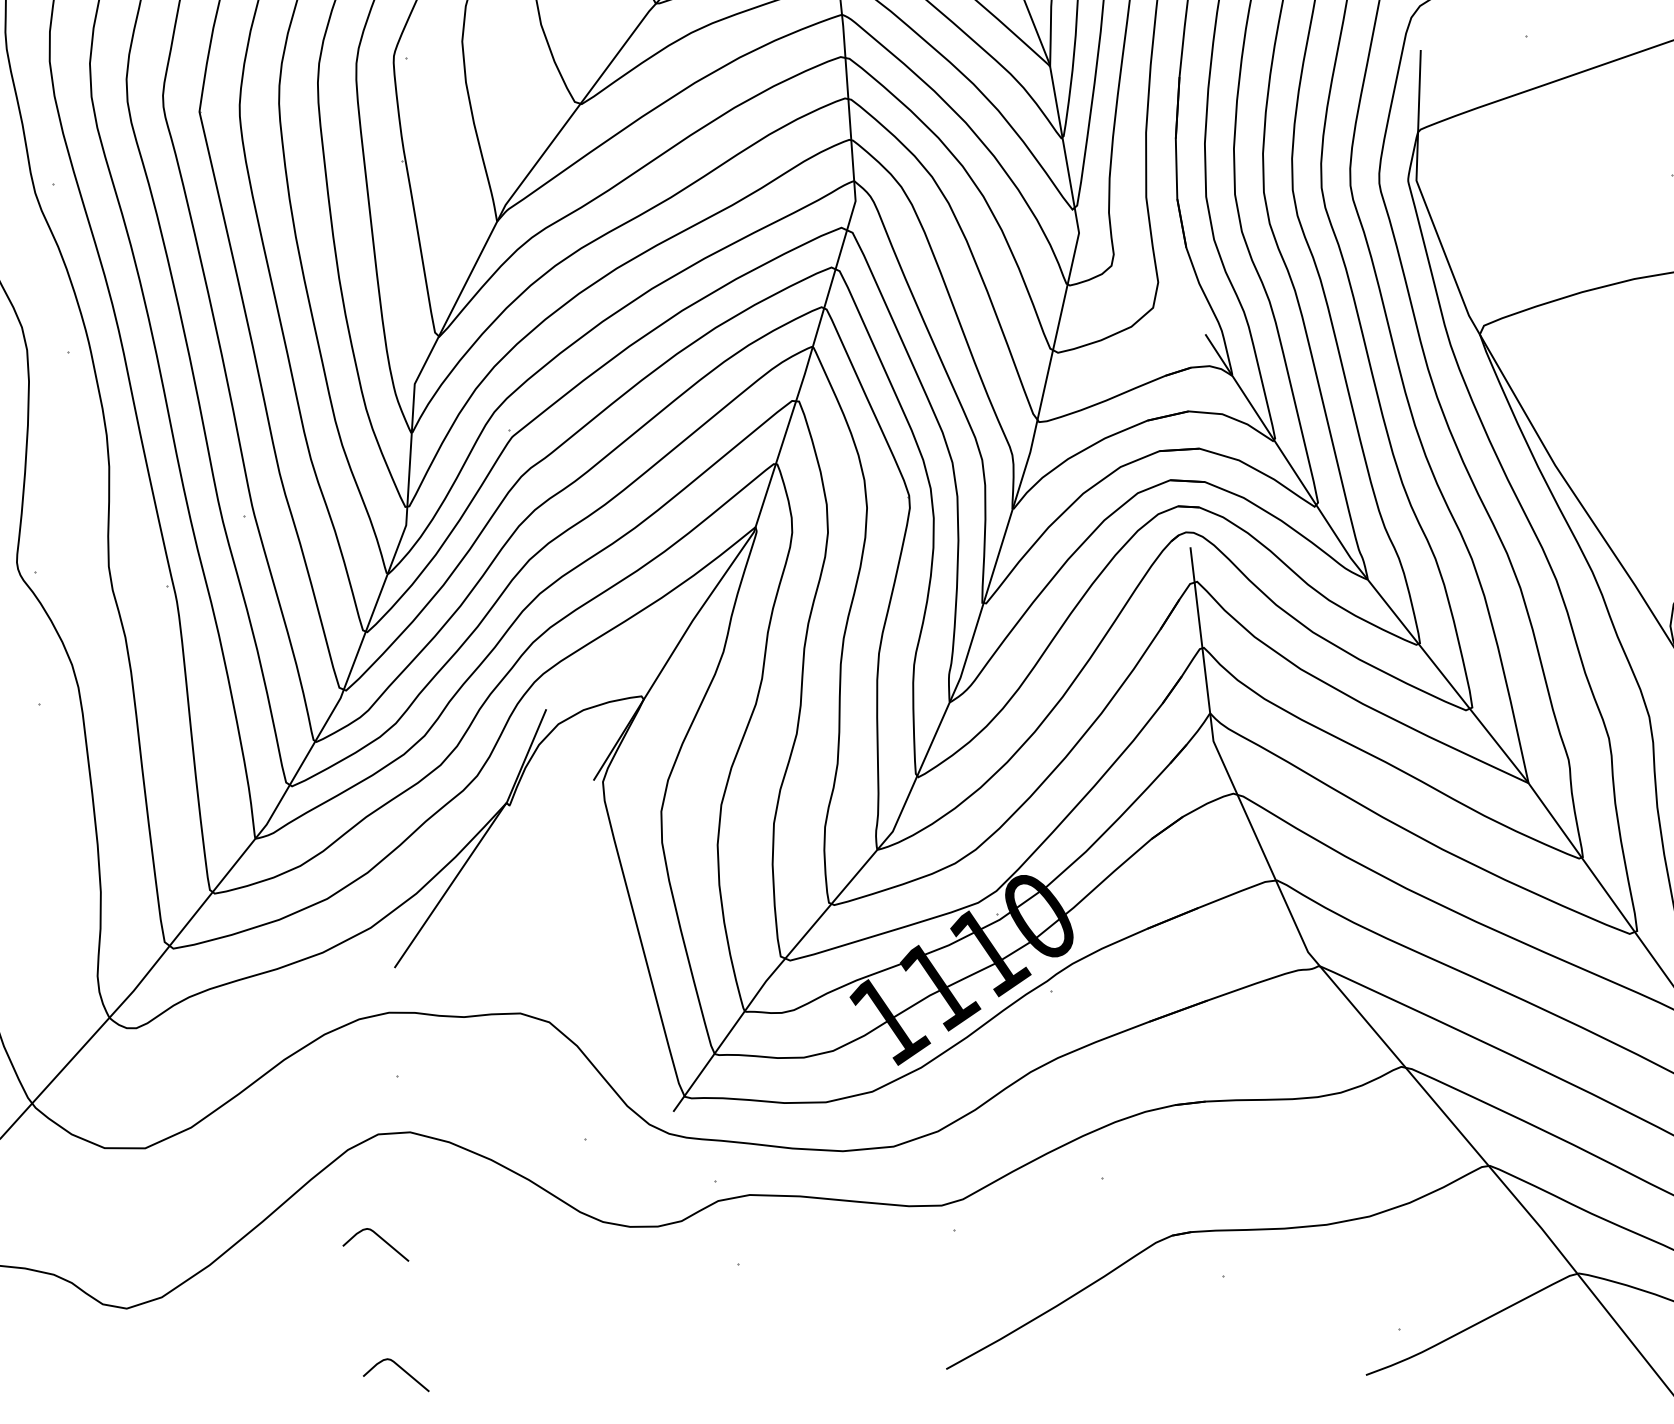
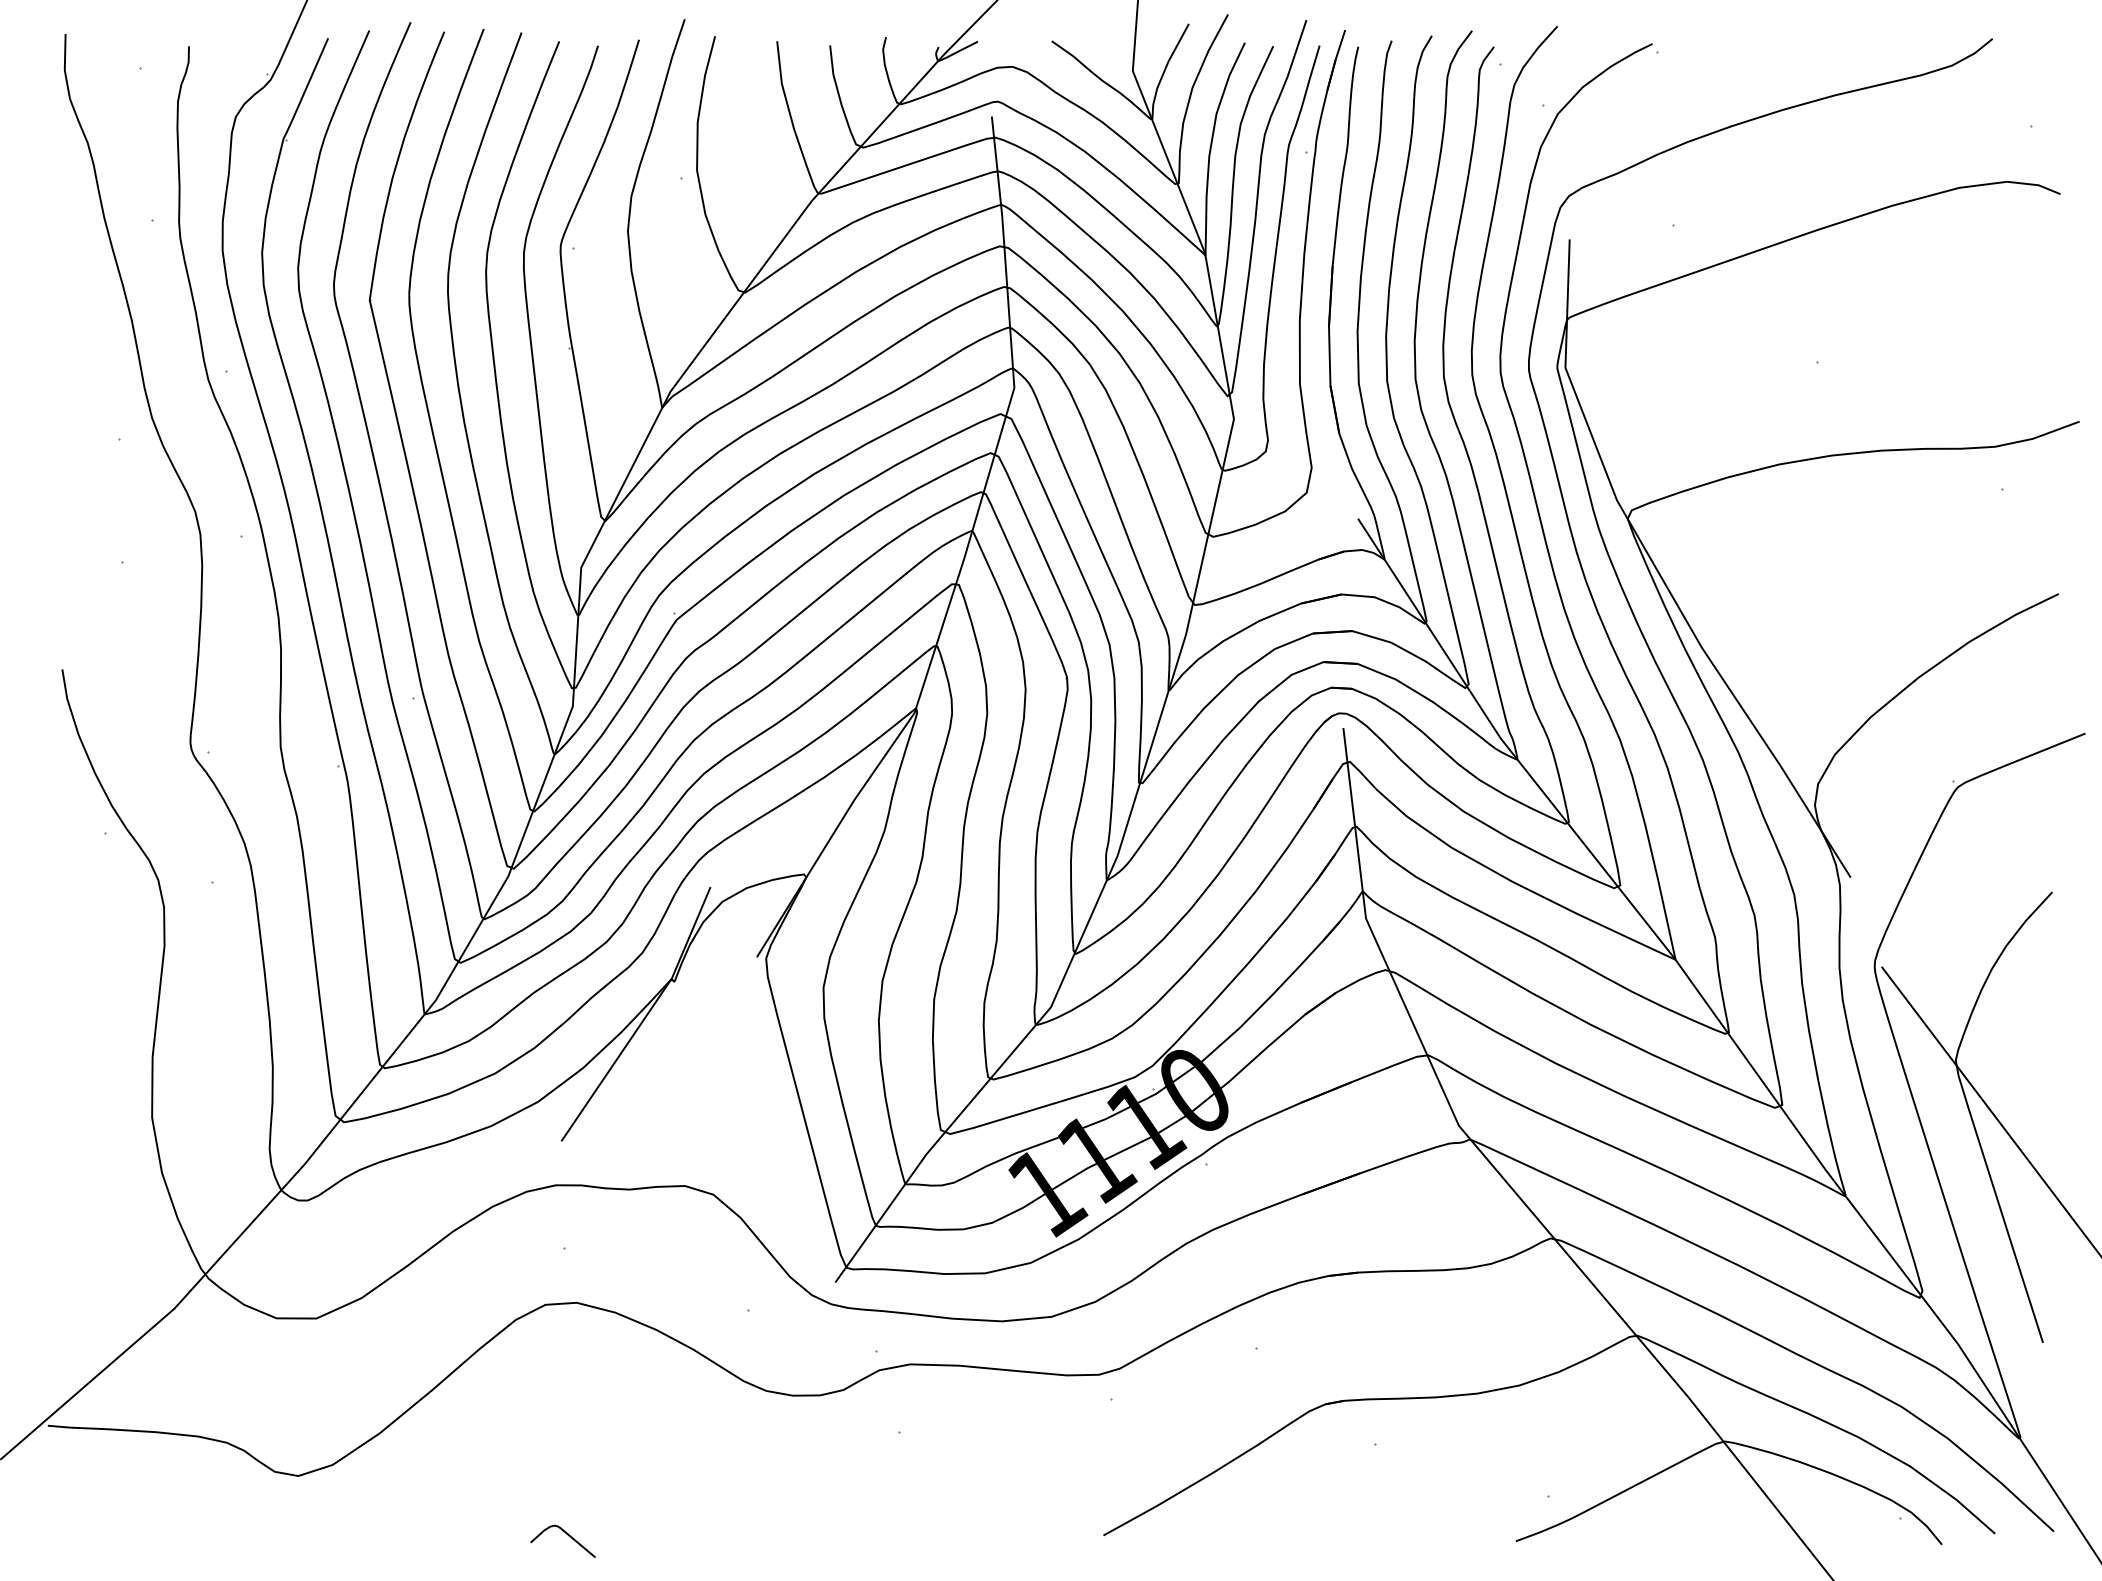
curve: (380, 1238) -> (547, 1407), removed

